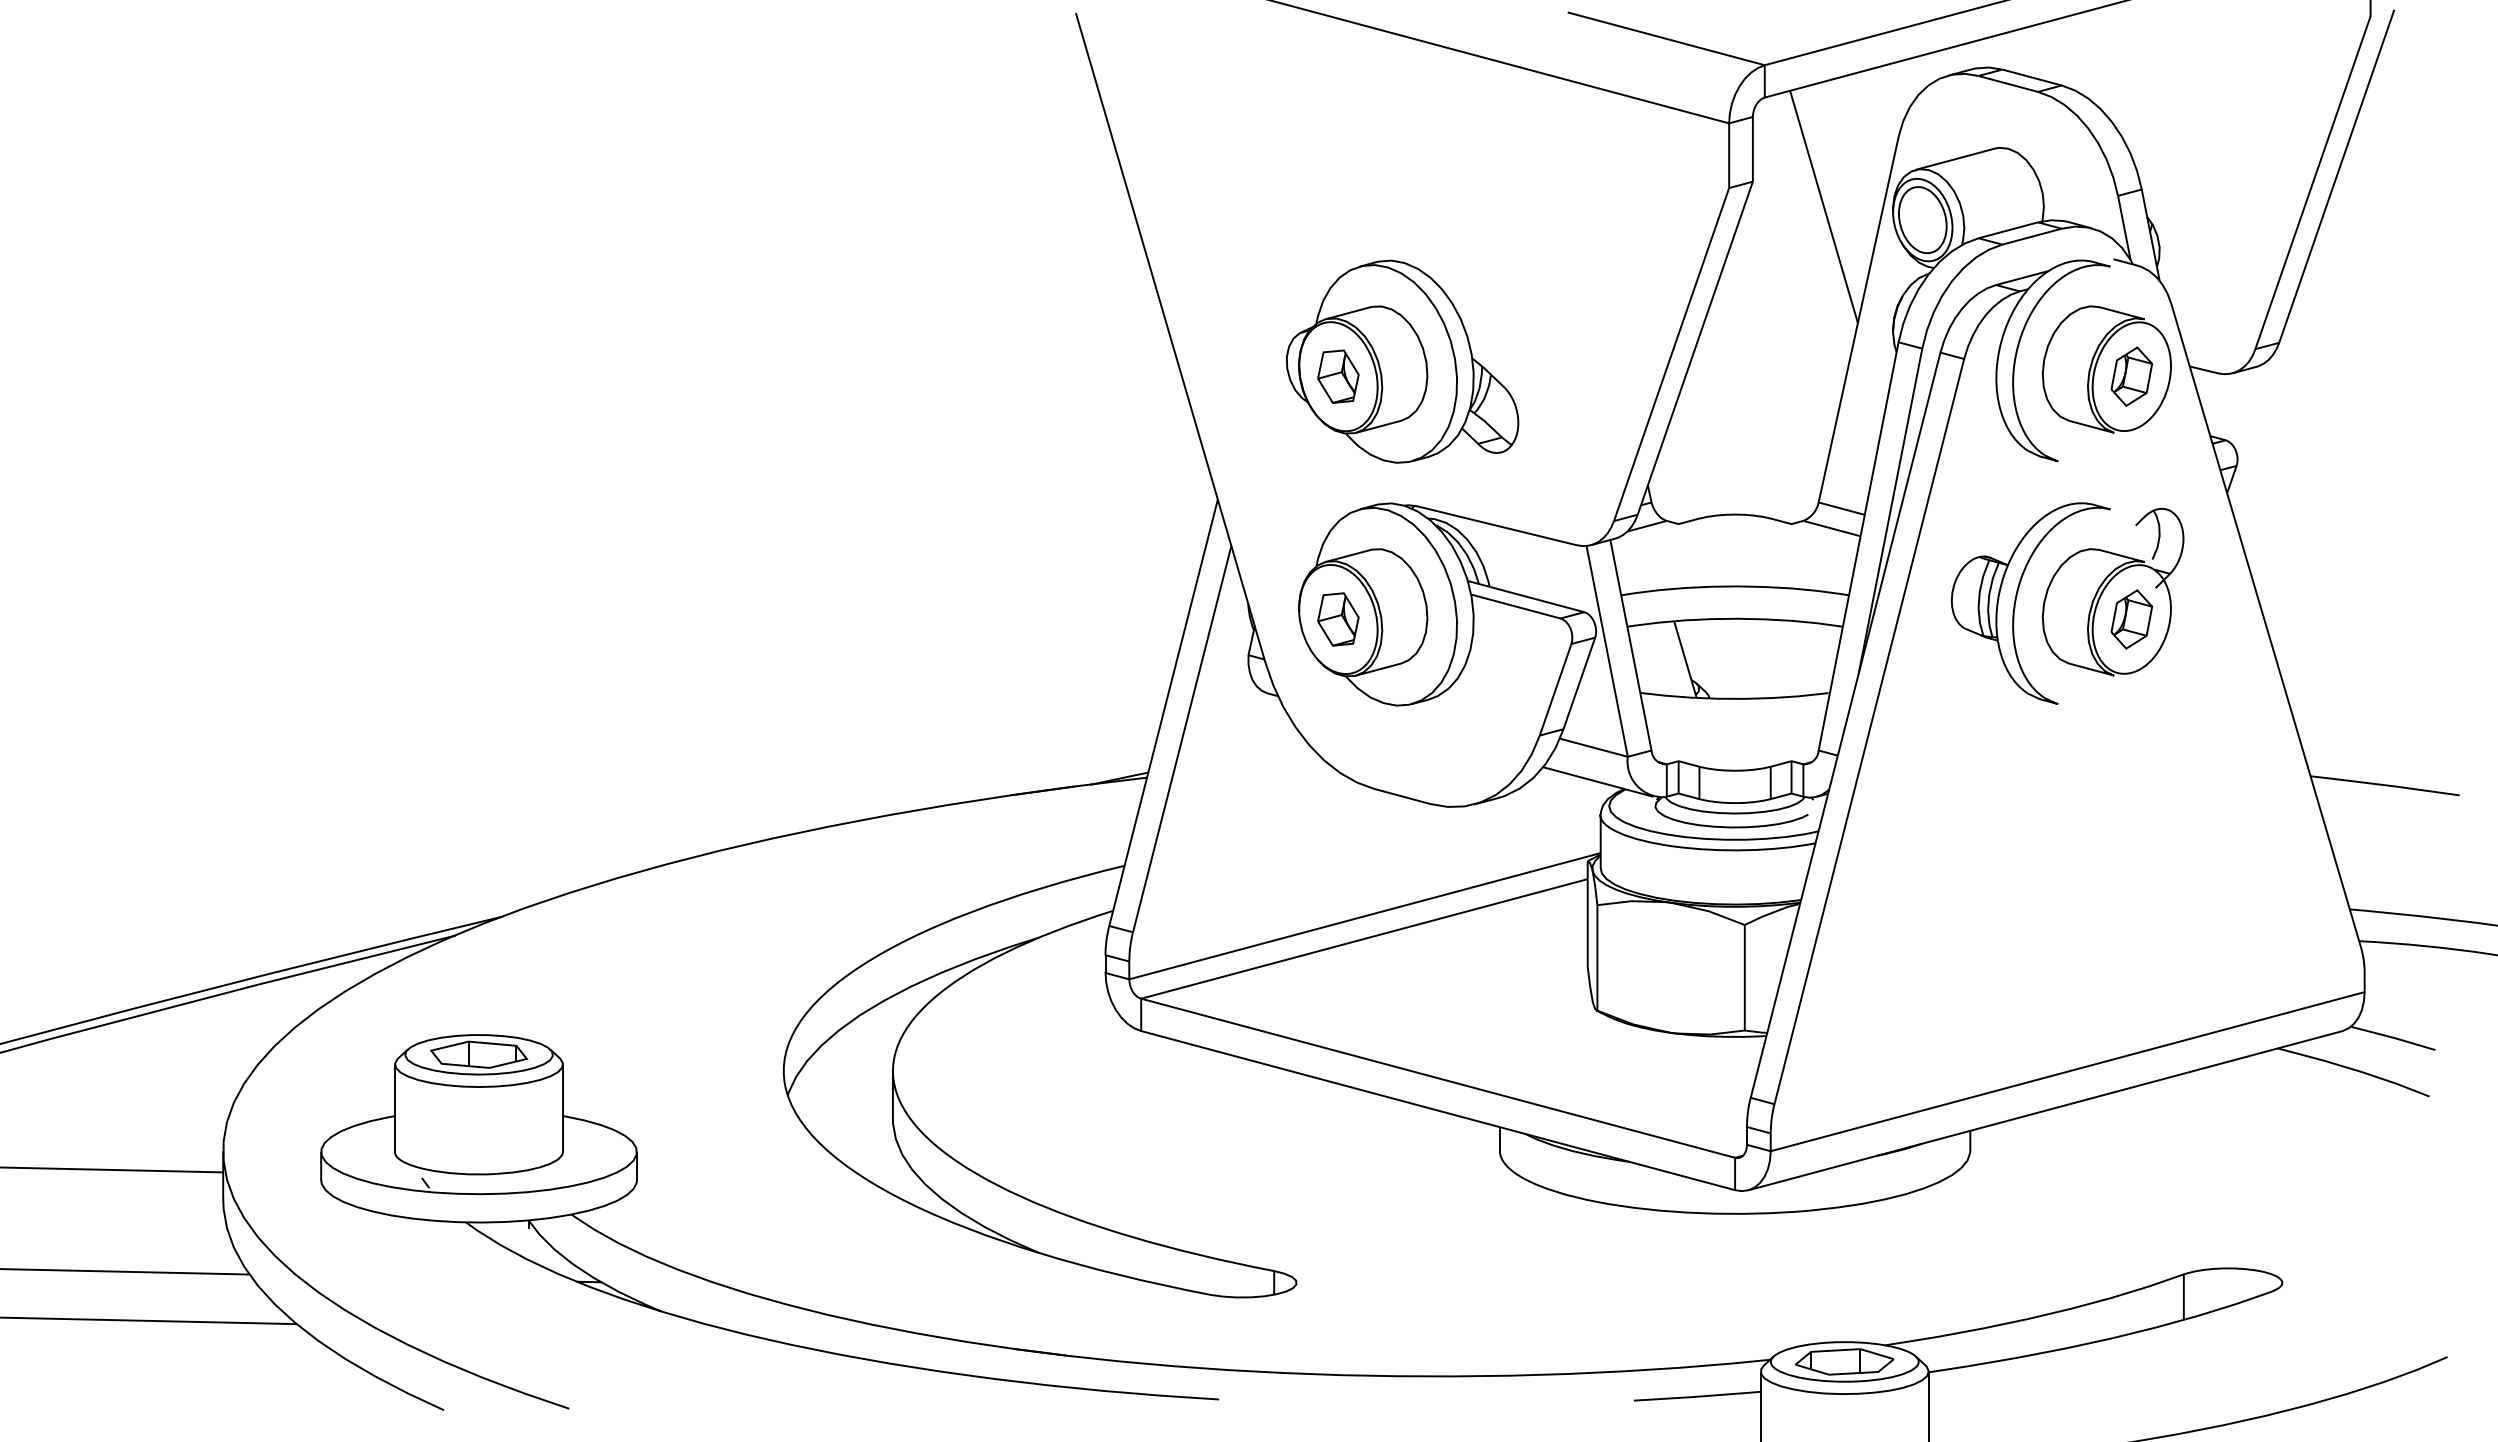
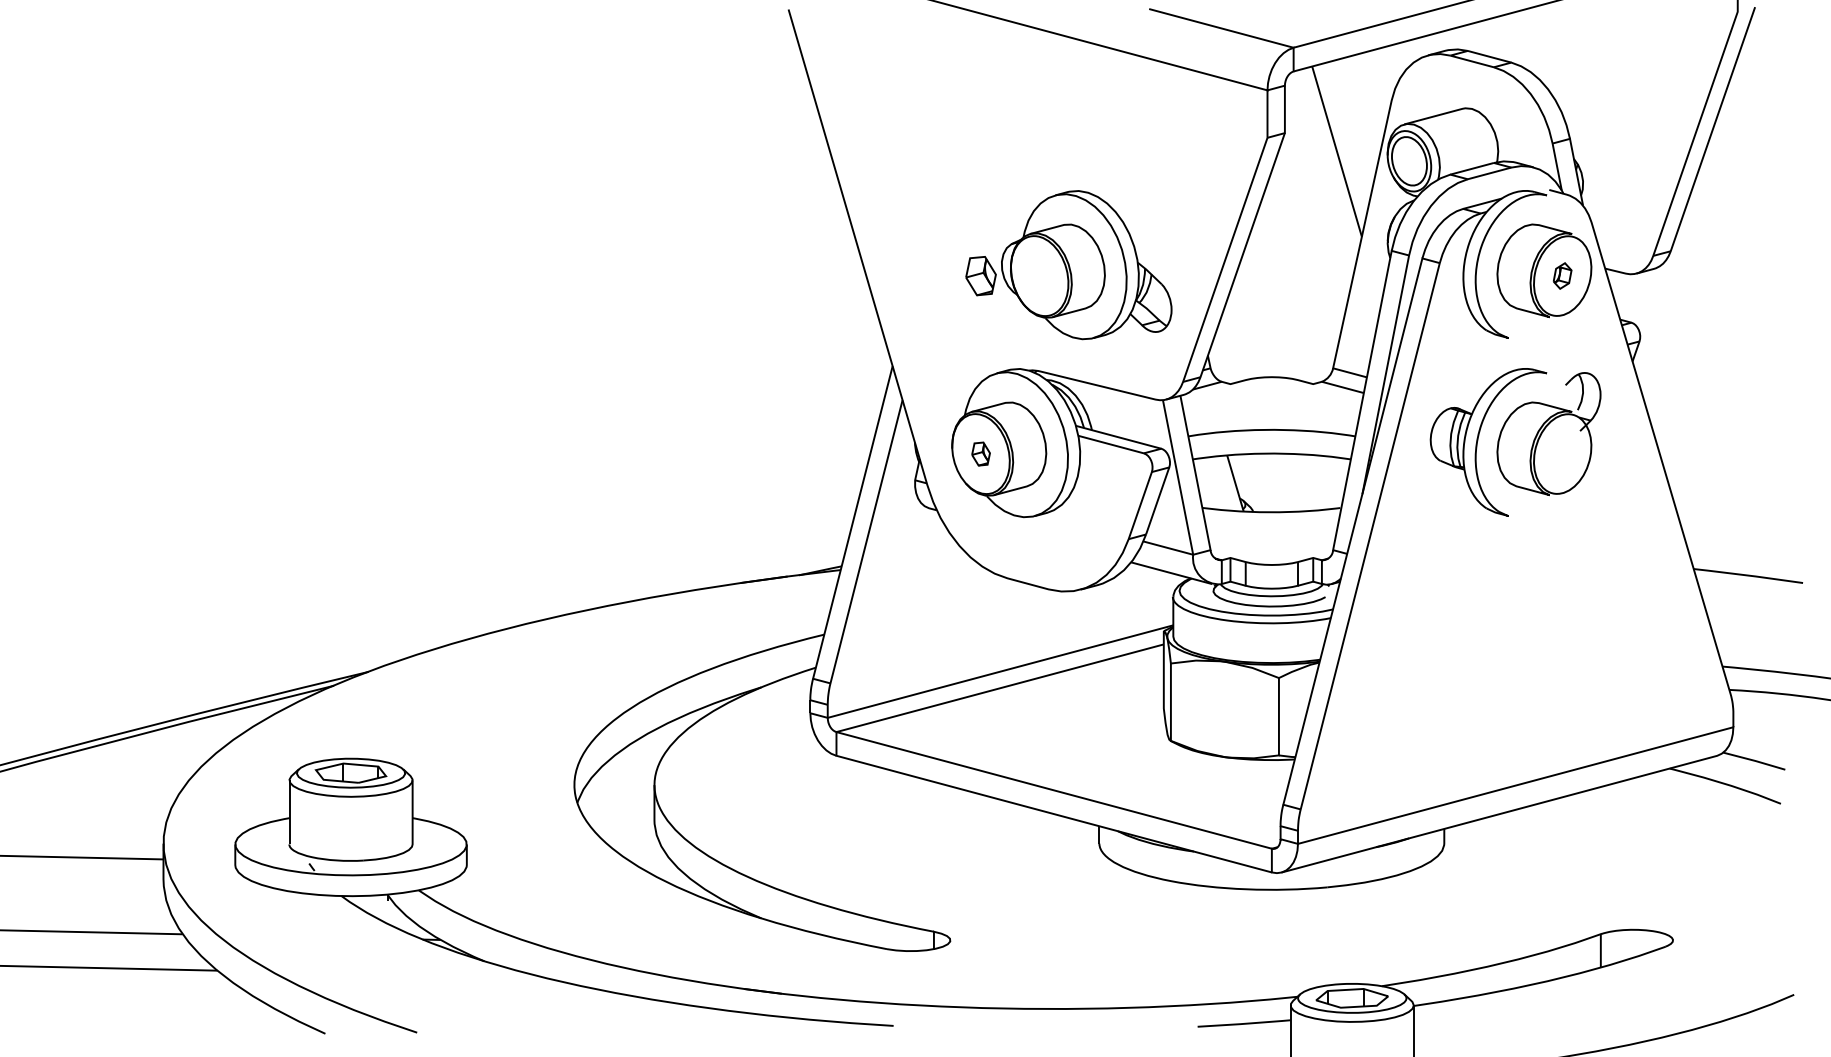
part: (1402, 361) -> (1086, 264), moved
part: (2131, 376) -> (1562, 275), size x0.6
part: (1338, 619) -> (981, 454), size x0.6
part: (2131, 619) -> (1562, 454), removed

